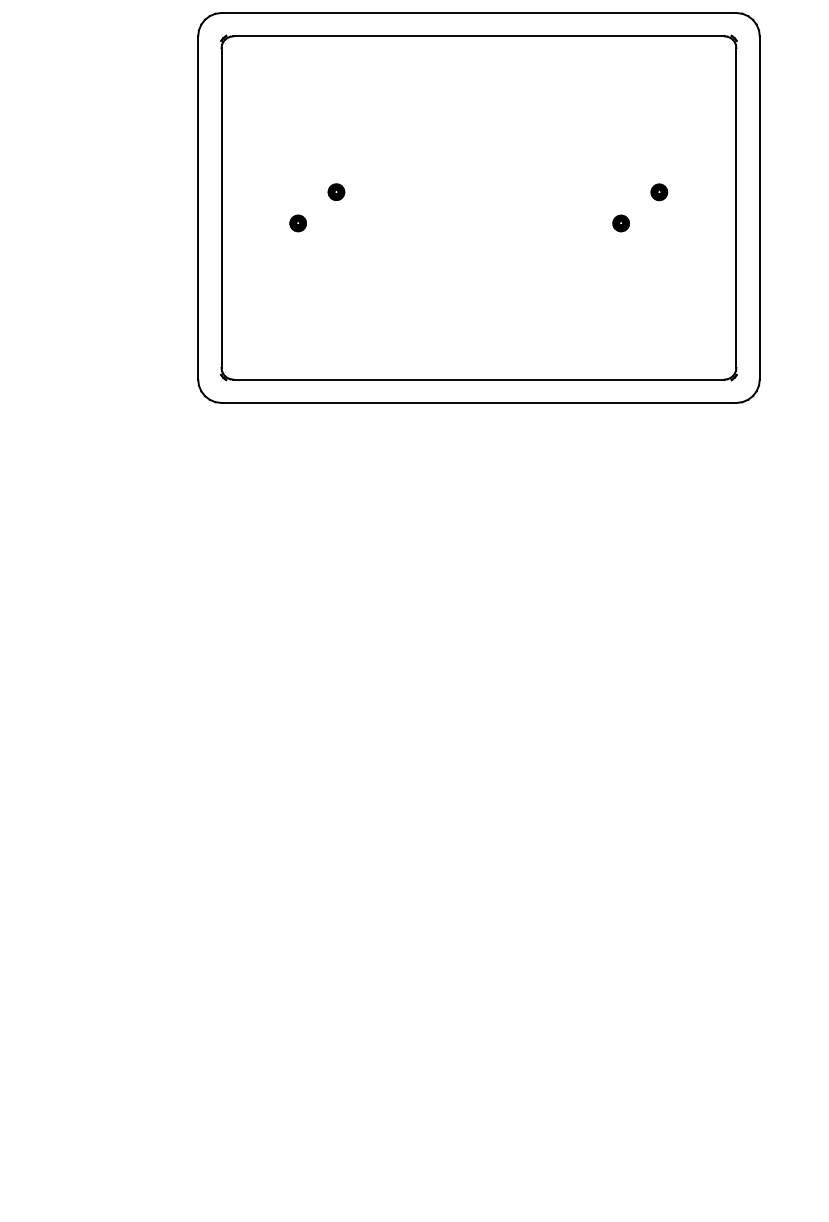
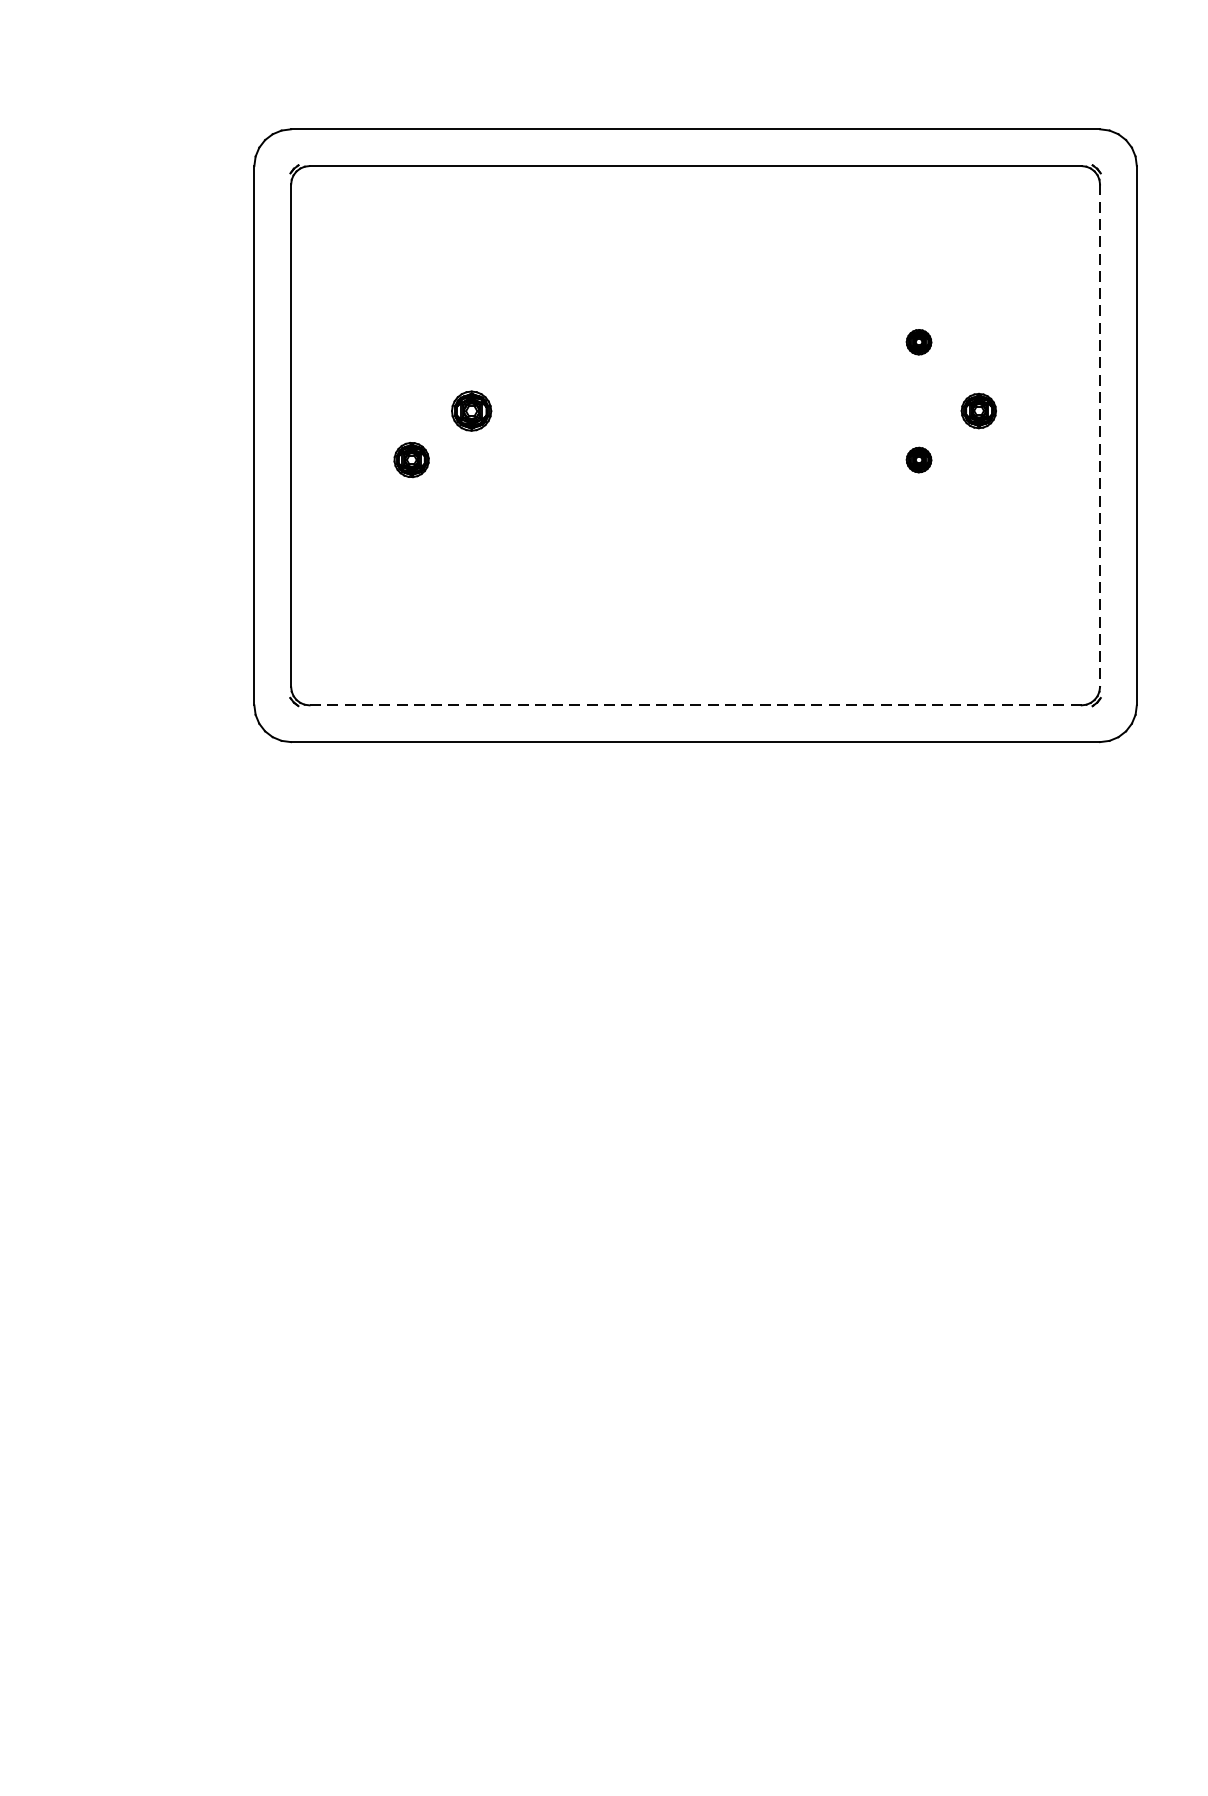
part: (620, 148) -> (917, 342), added
part: (336, 191) -> (471, 409), size x1.6
part: (659, 192) -> (979, 411), size x1.4
line: (736, 207) -> (1100, 434), solid -> dashed
part: (297, 223) -> (410, 460), size x1.4
line: (478, 379) -> (694, 705), solid -> dashed

